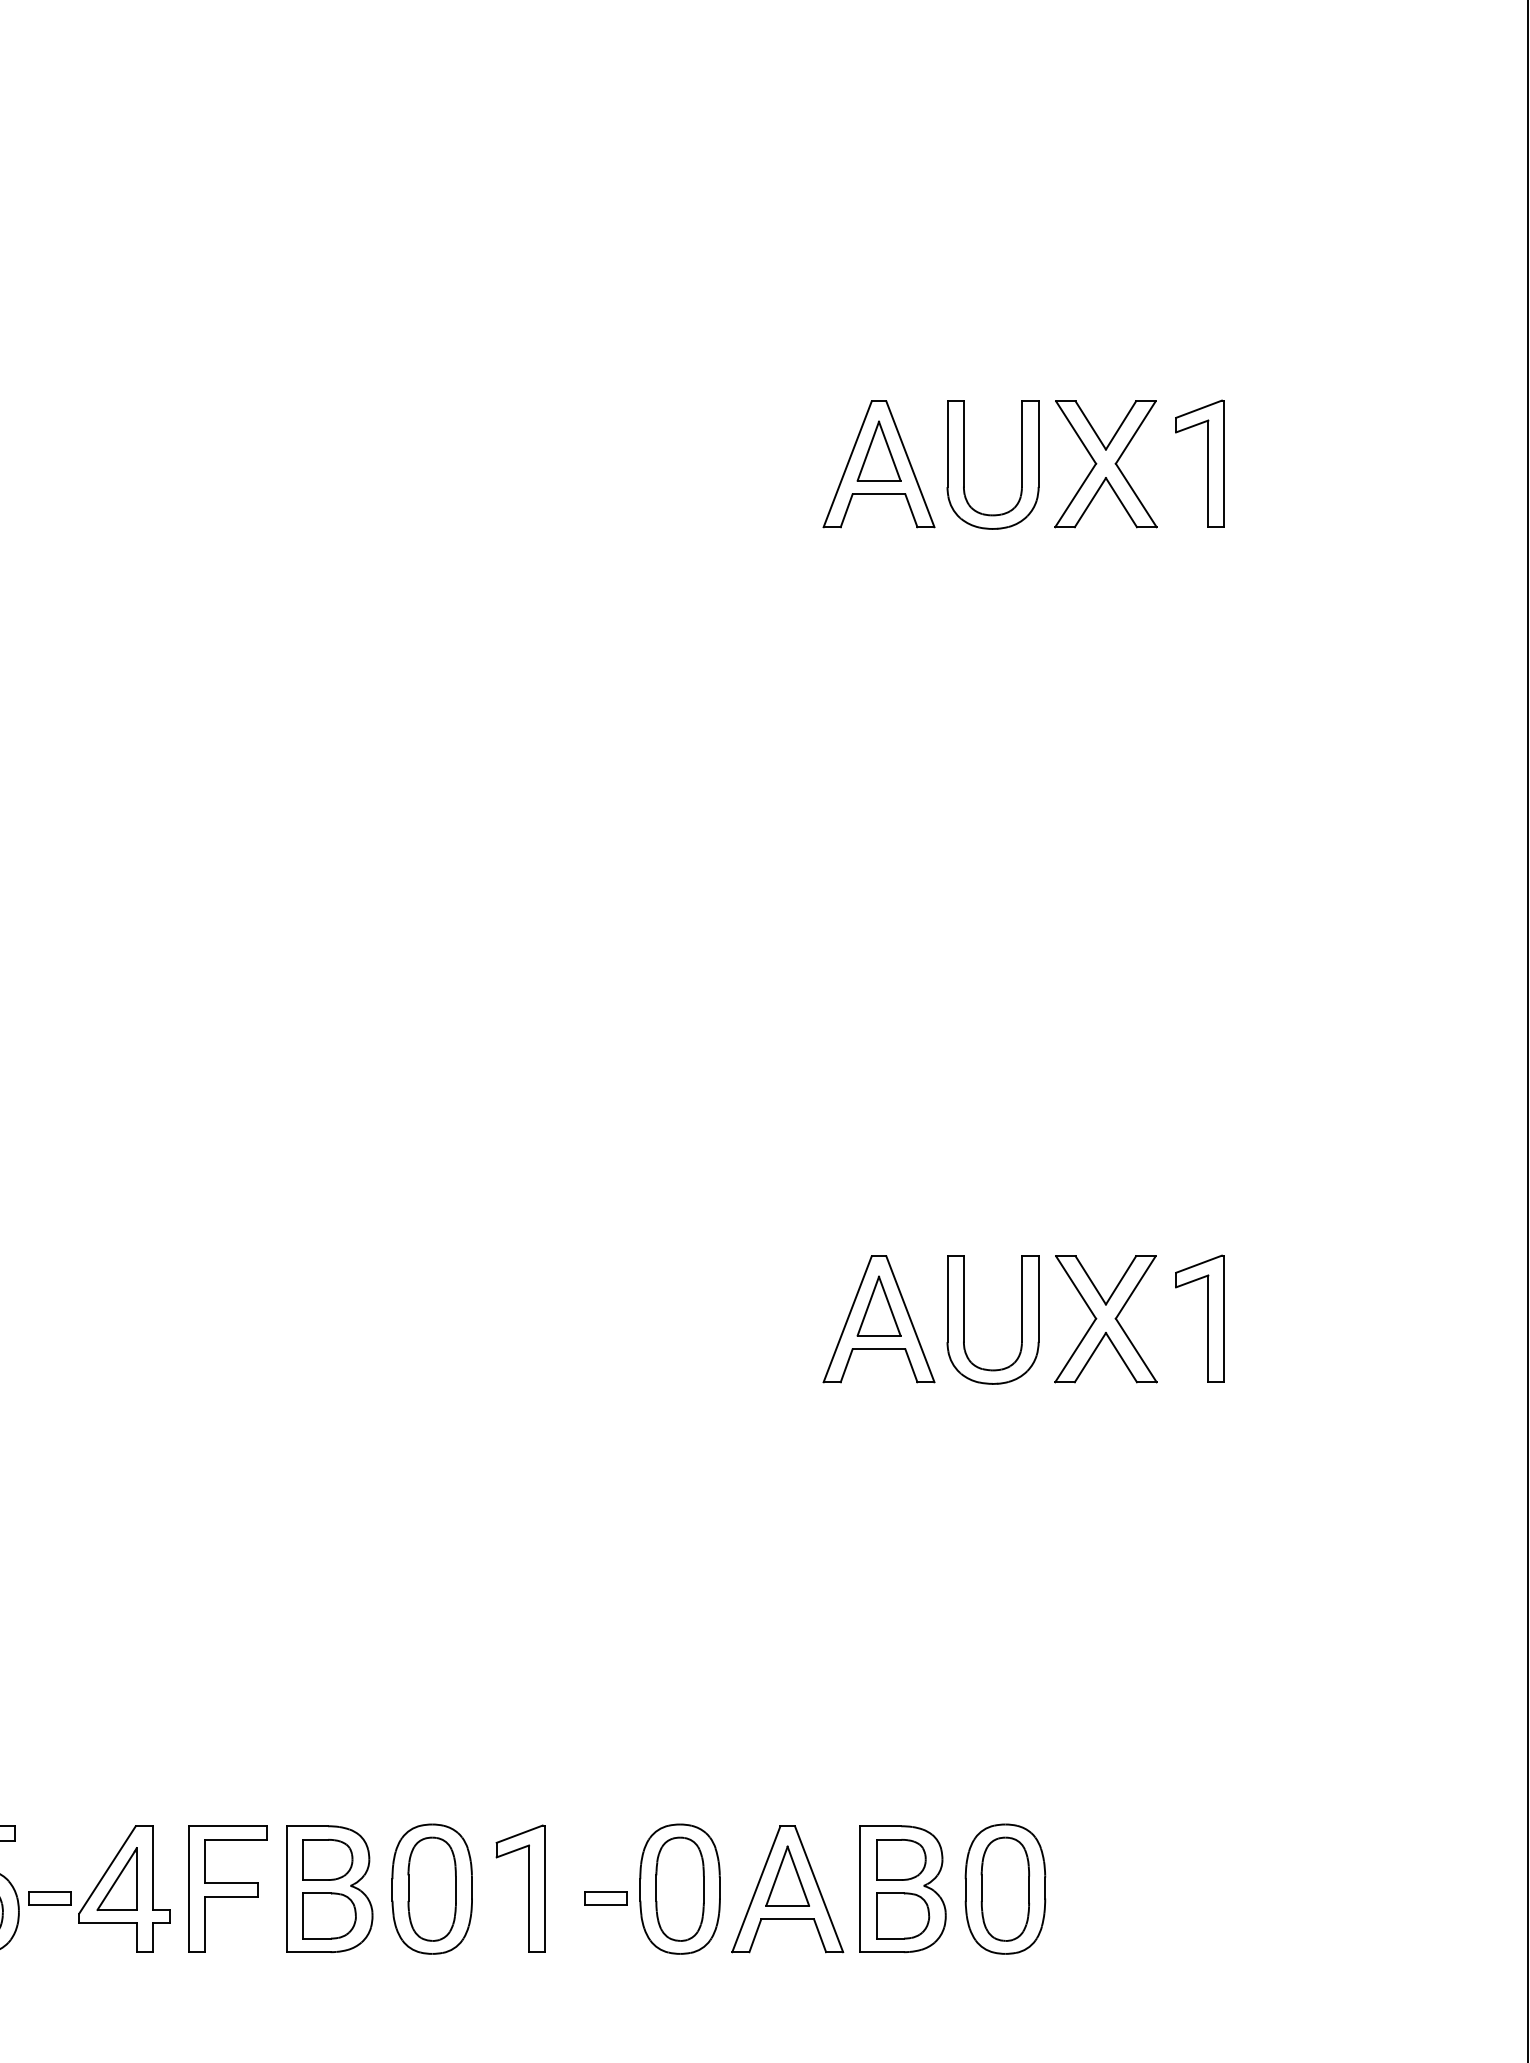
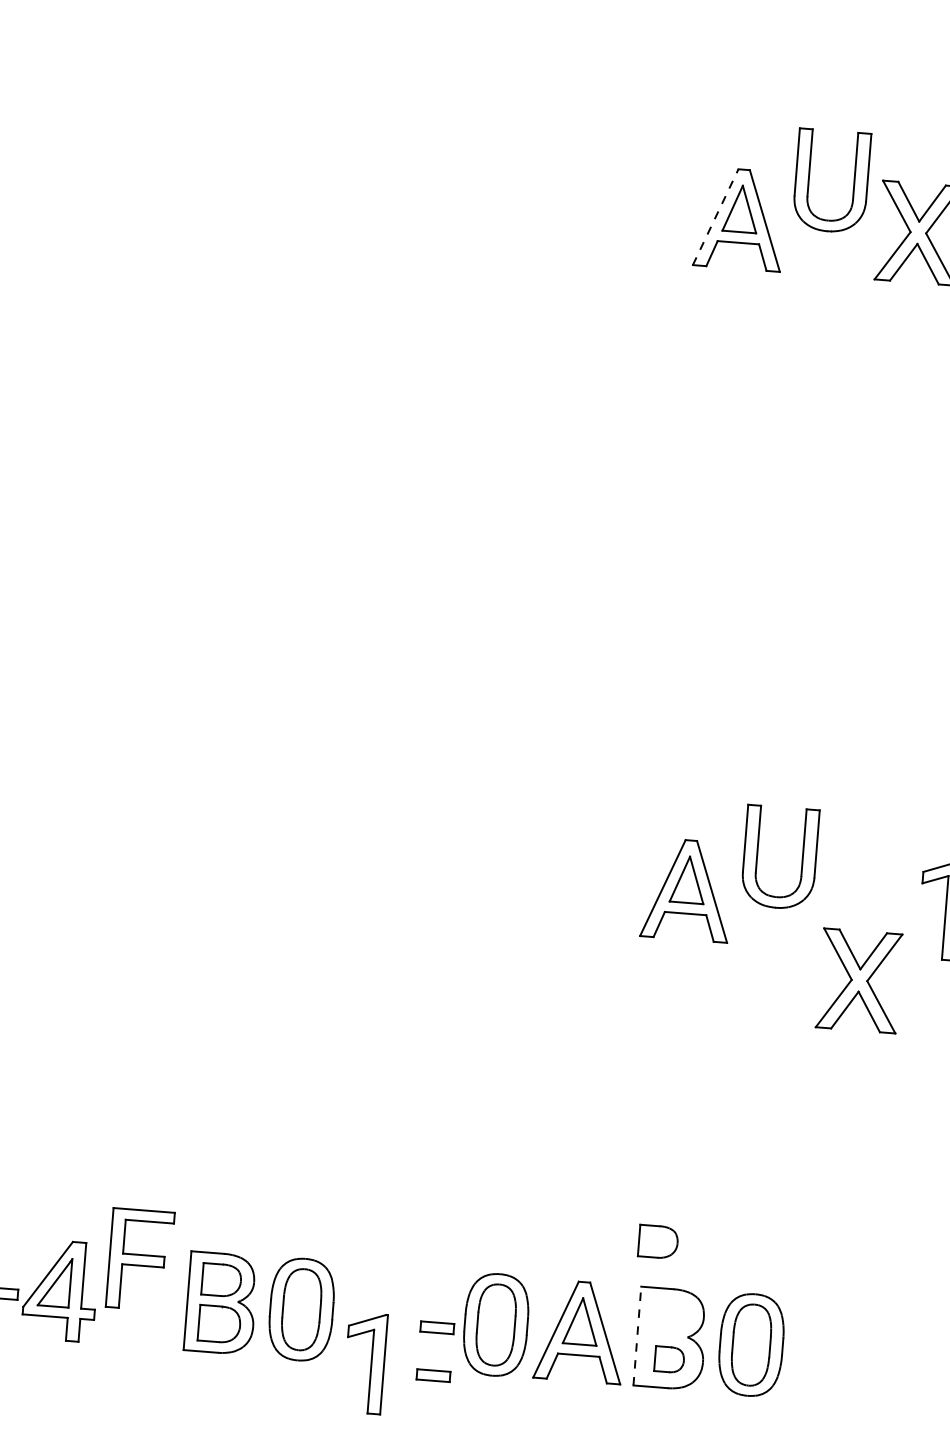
line: (847, 463) -> (715, 216), solid -> dashed
part: (964, 464) -> (809, 178), moved
part: (964, 1319) -> (757, 855), moved
part: (1105, 1319) -> (859, 981), moved
part: (901, 1859) -> (658, 1241), moved
part: (227, 1888) -> (140, 1259), moved
part: (528, 1888) -> (371, 1363), moved
line: (860, 1889) -> (637, 1336), solid -> dashed
part: (903, 1915) -> (669, 1359), size x0.7
part: (605, 1959) -> (433, 1375), added

